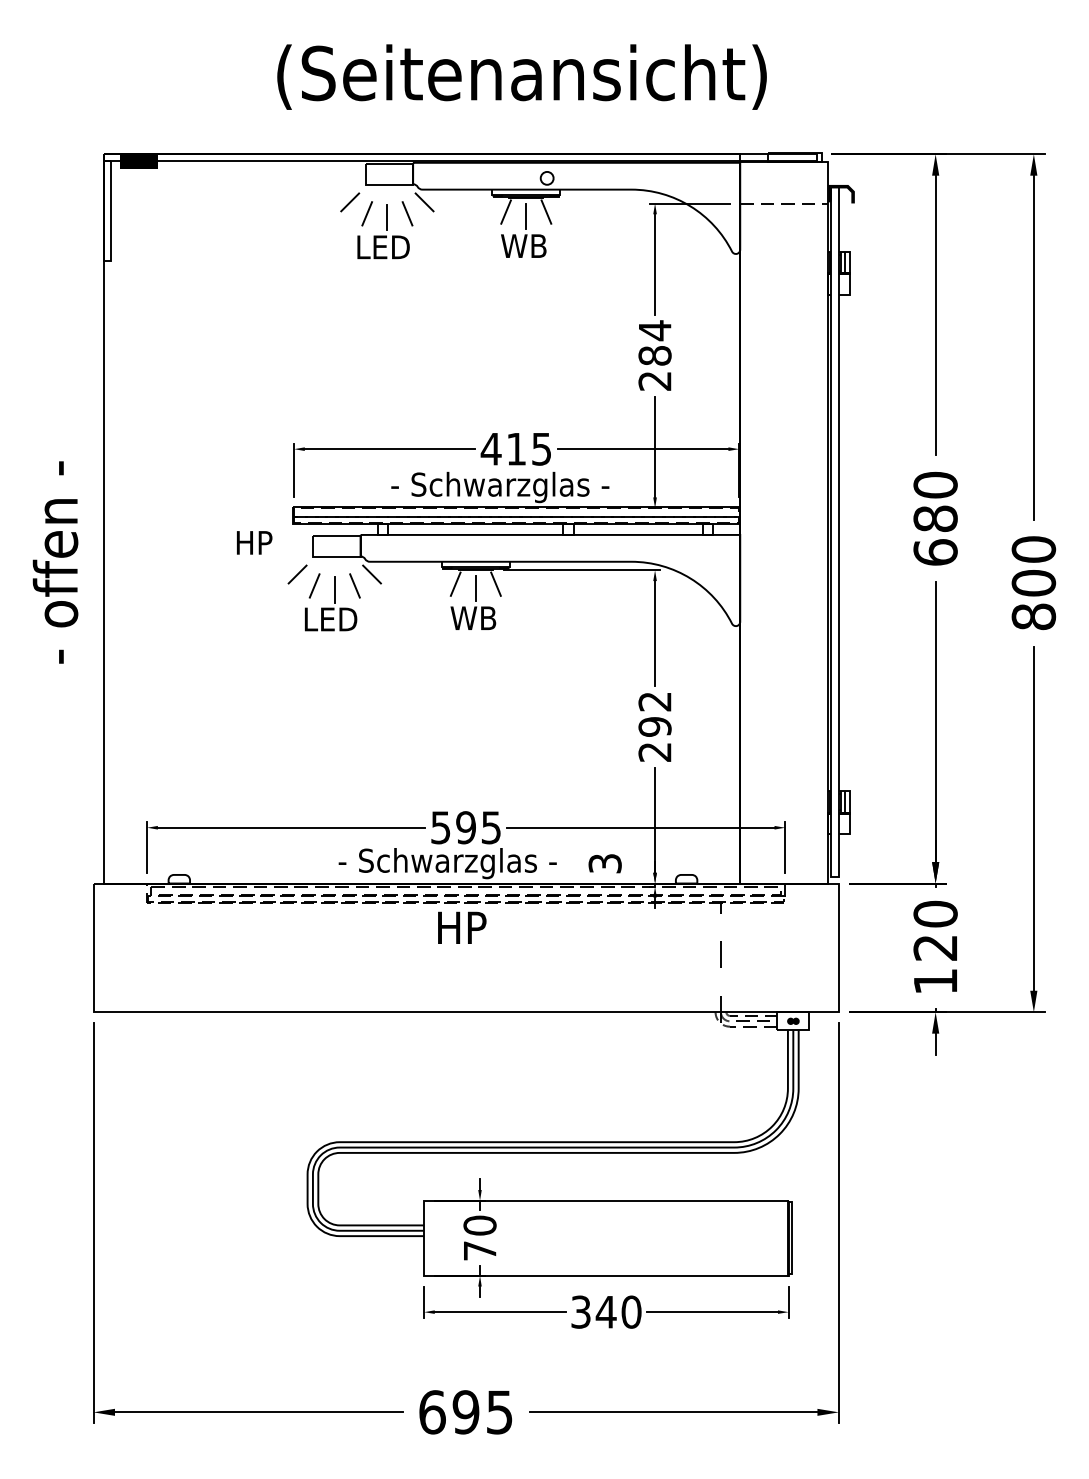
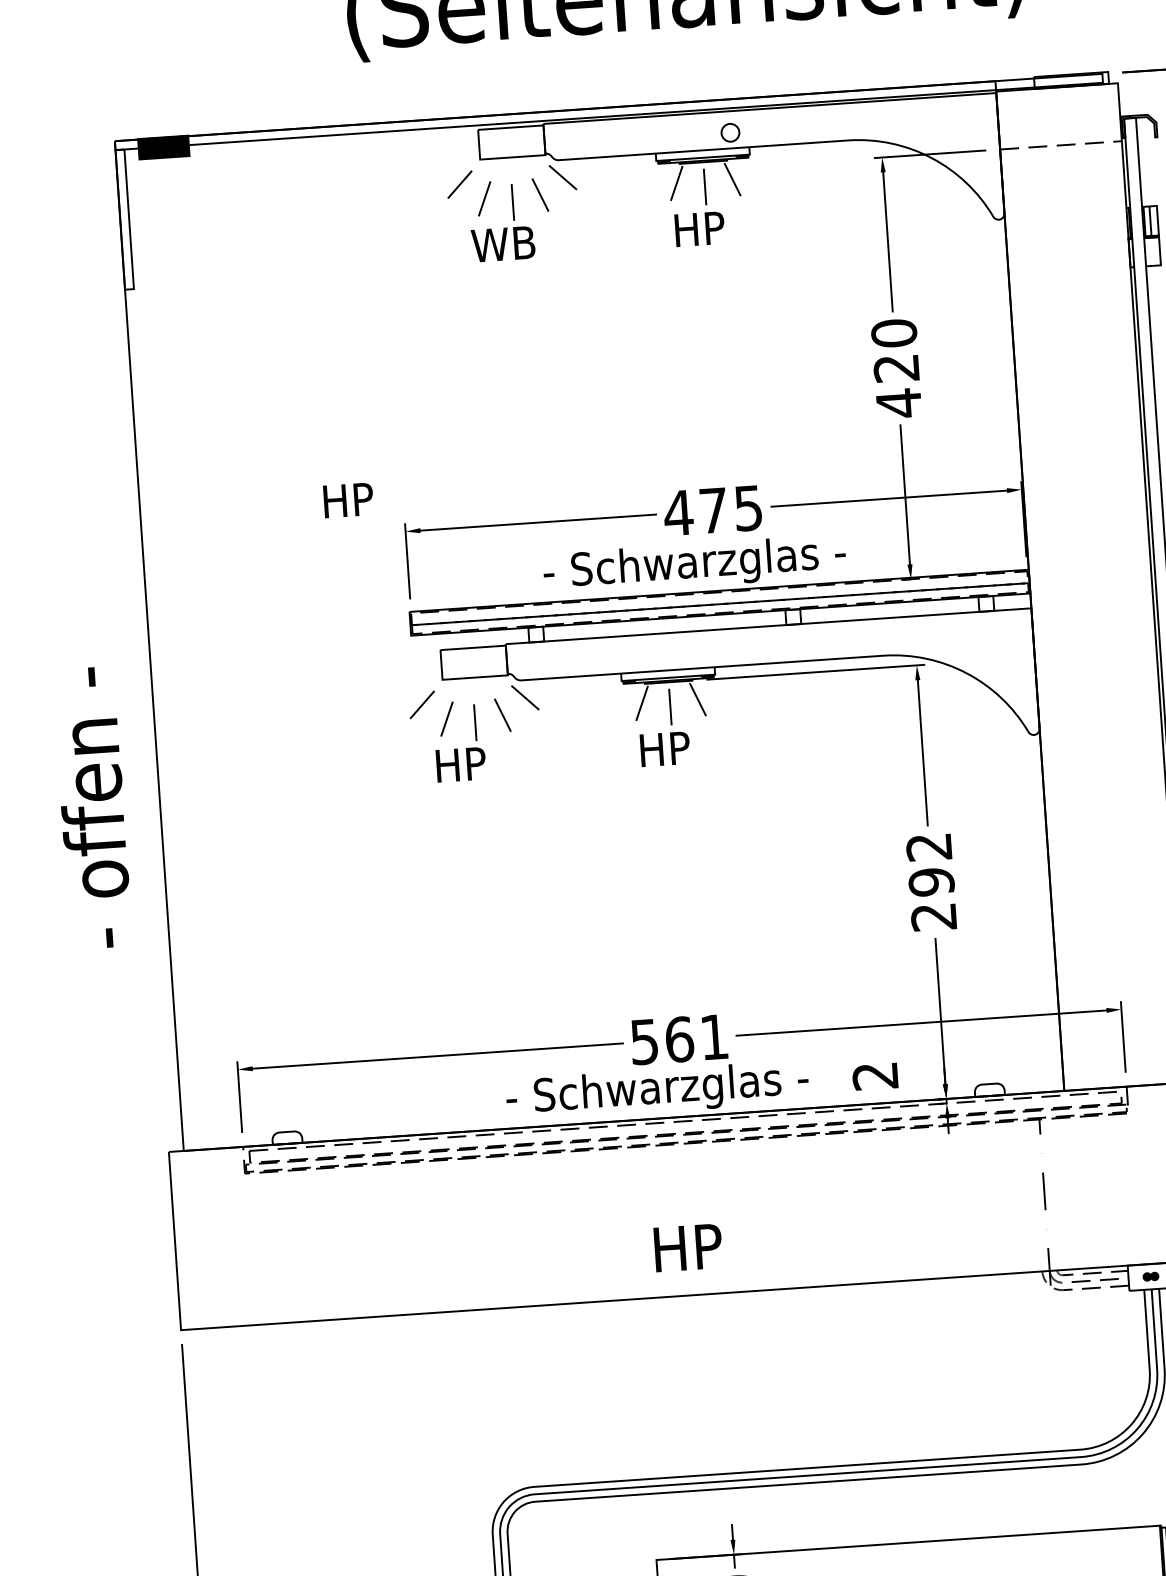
text: (523, 245) -> (704, 228), WB -> HP
text: (382, 247) -> (508, 244), LED -> WB
text: (654, 355) -> (895, 367), 284 -> 420
text: (516, 449) -> (713, 511), 415 -> 475
text: (254, 542) -> (348, 499), moved
text: (55, 562) -> (92, 808), moved
text: (473, 617) -> (669, 747), WB -> HP
text: (332, 619) -> (474, 763), LED -> HP
text: (478, 827) -> (696, 1038), 595 -> 561
text: (604, 863) -> (874, 1076), 3 -> 2
text: (462, 927) -> (688, 1247), moved

